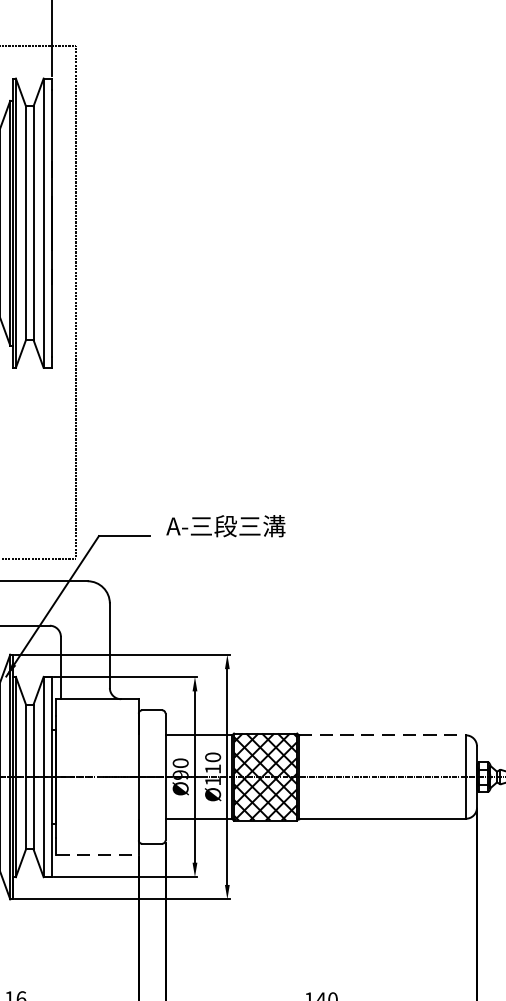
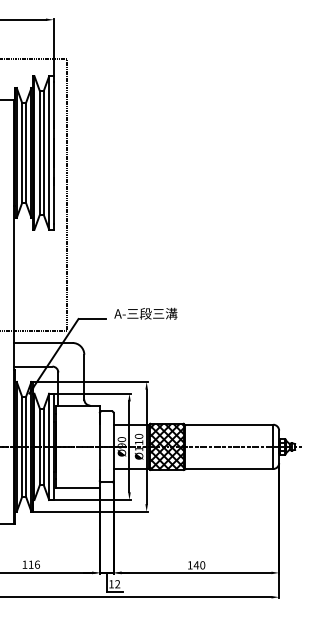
line: (383, 734) -> (229, 424), dashed -> solid
line: (97, 855) -> (77, 488), dashed -> solid

